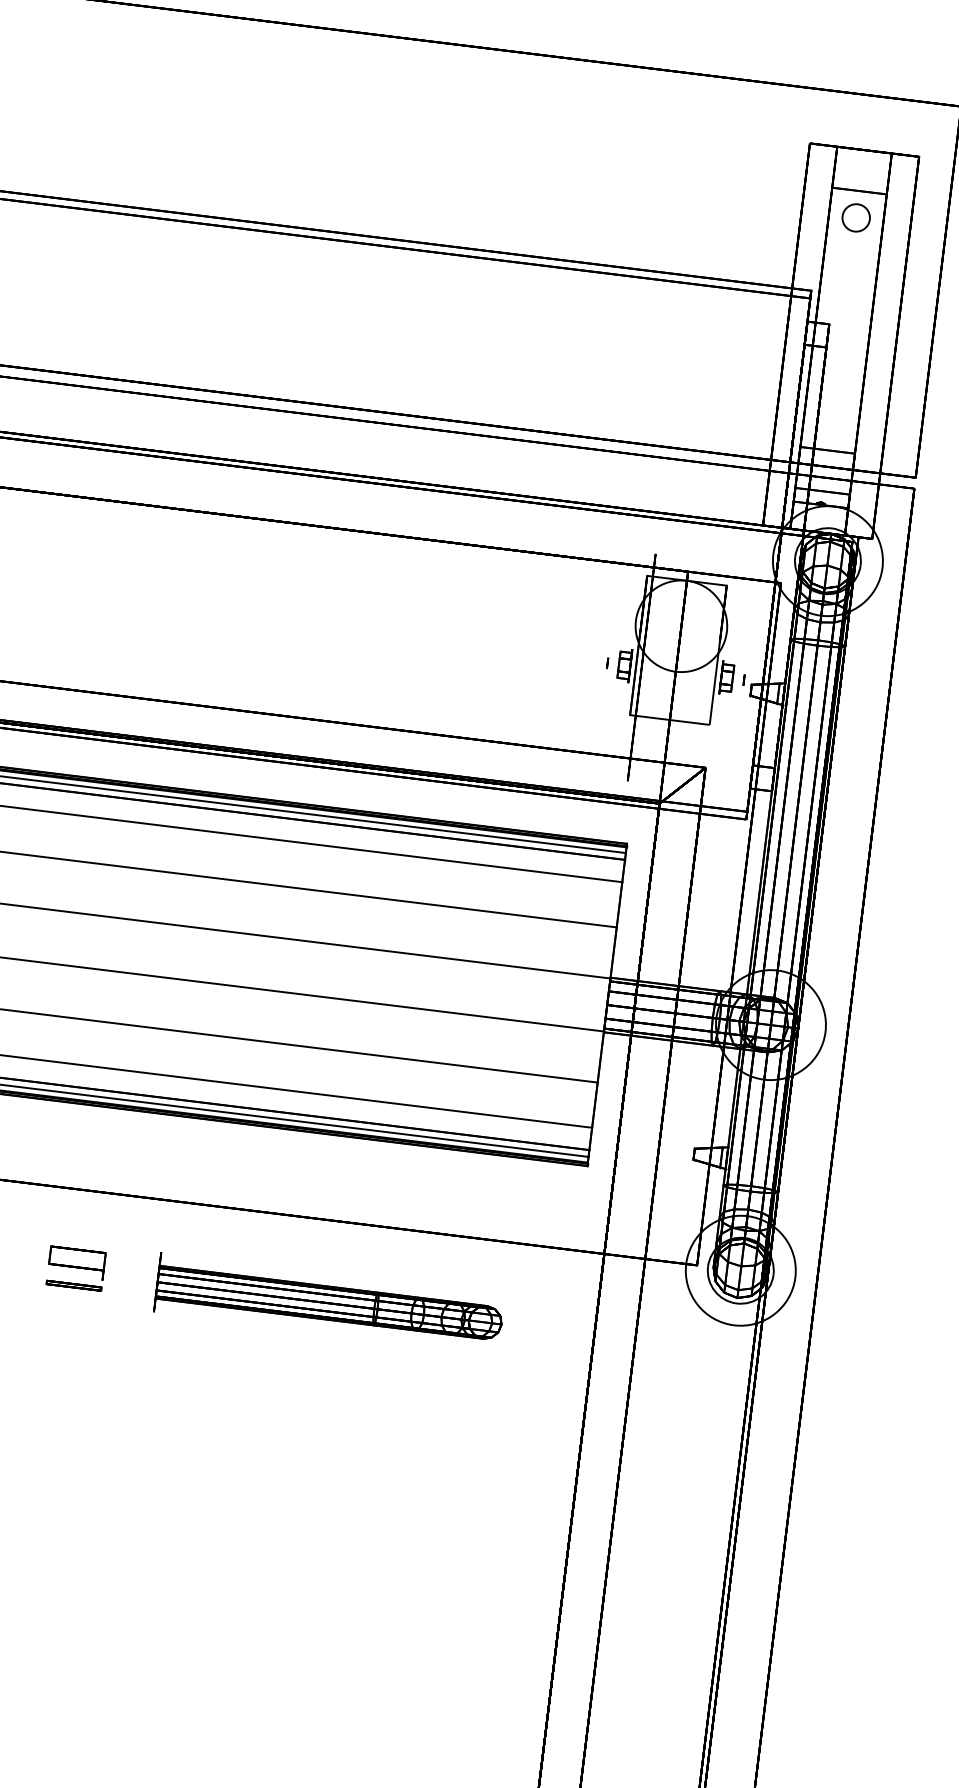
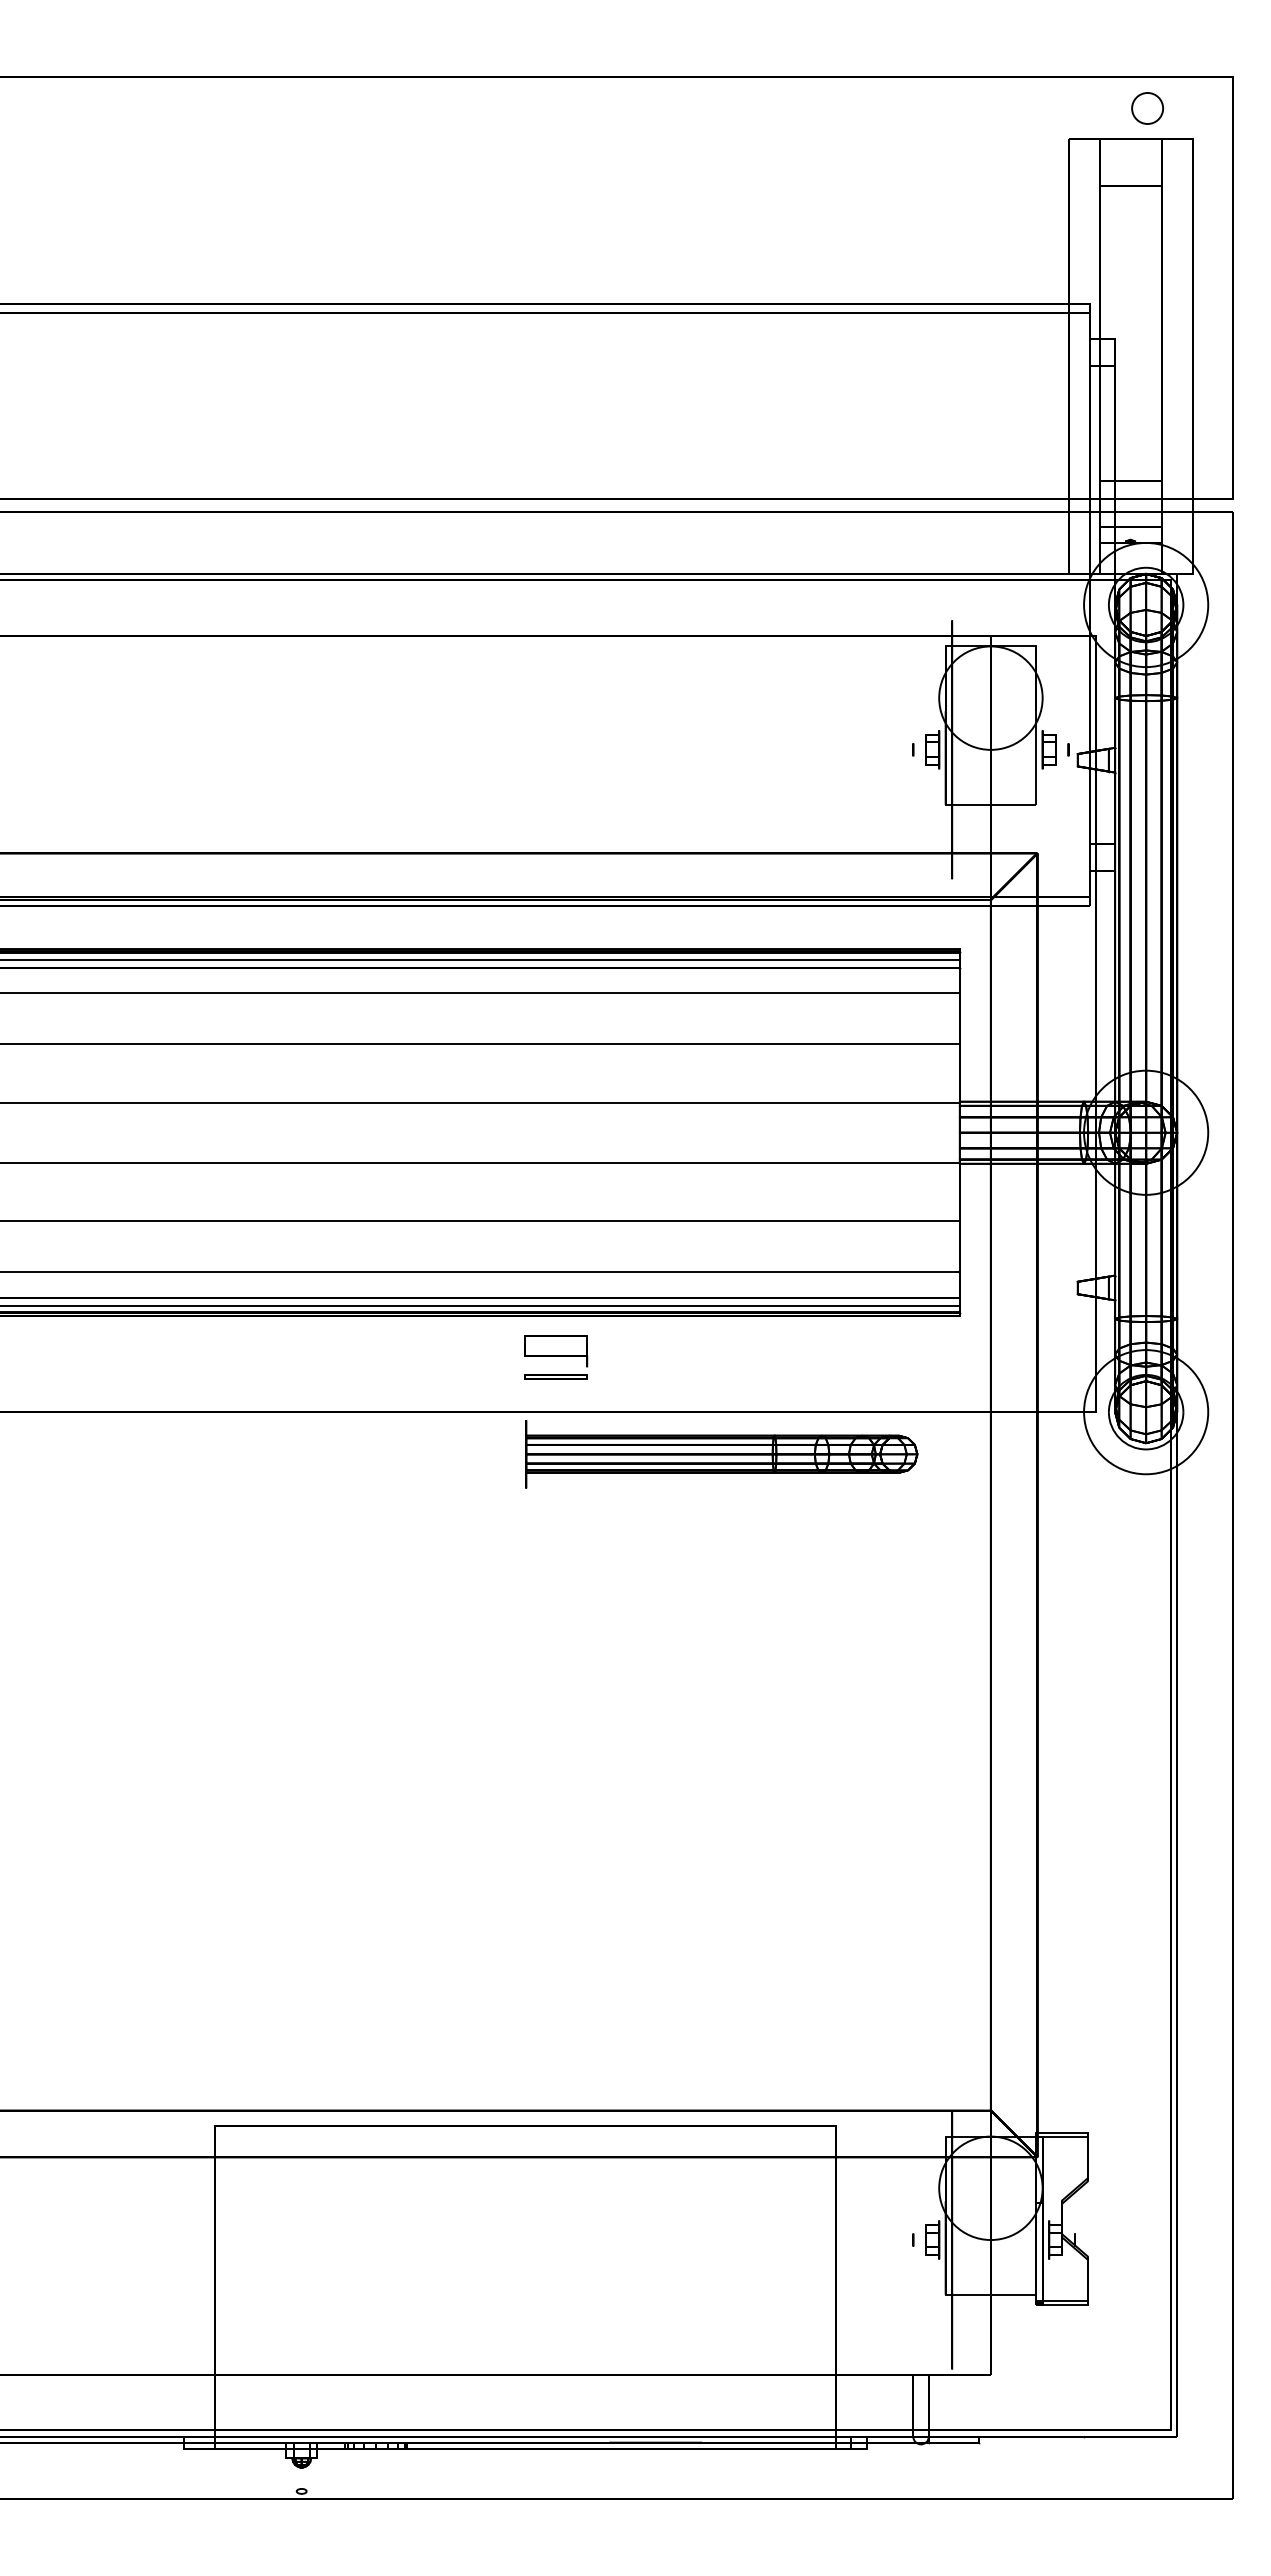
circle: (856, 217) -> (1147, 108), moved
part: (76, 1268) -> (556, 1357), moved
part: (329, 1303) -> (721, 1454), moved

